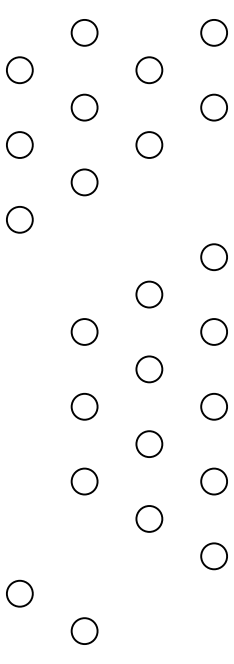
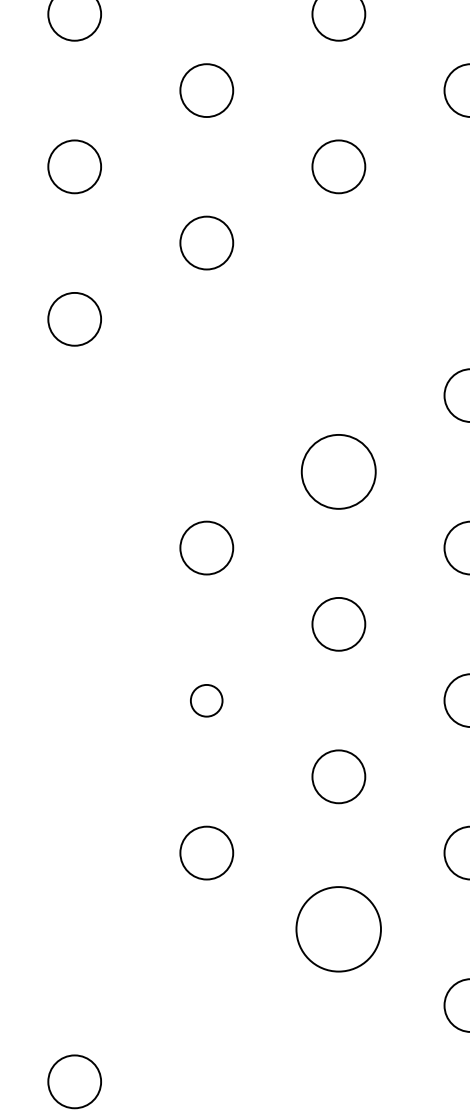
circle: (149, 294) -> (339, 471), size x1.4
circle: (84, 406) -> (206, 700), size x0.6
circle: (149, 518) -> (339, 928), size x1.6

